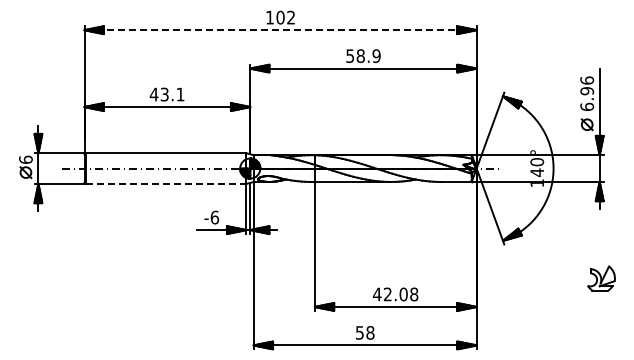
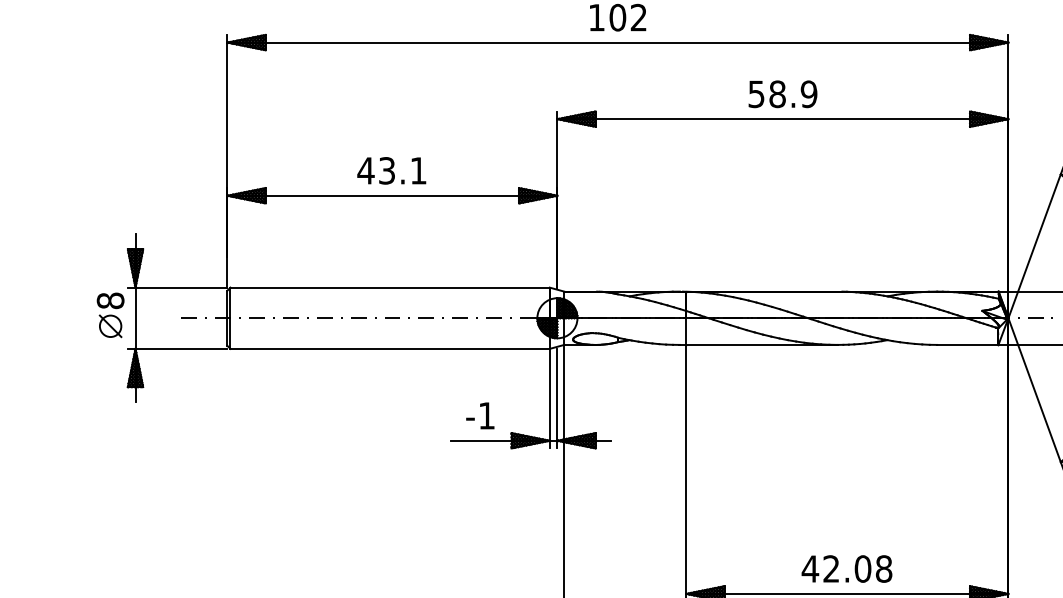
line: (281, 30) -> (619, 43), dashed -> solid
text: (25, 159) -> (109, 300), 6 -> 8
line: (166, 183) -> (390, 347), dashed -> solid
text: (214, 217) -> (486, 415), -6 -> -1

